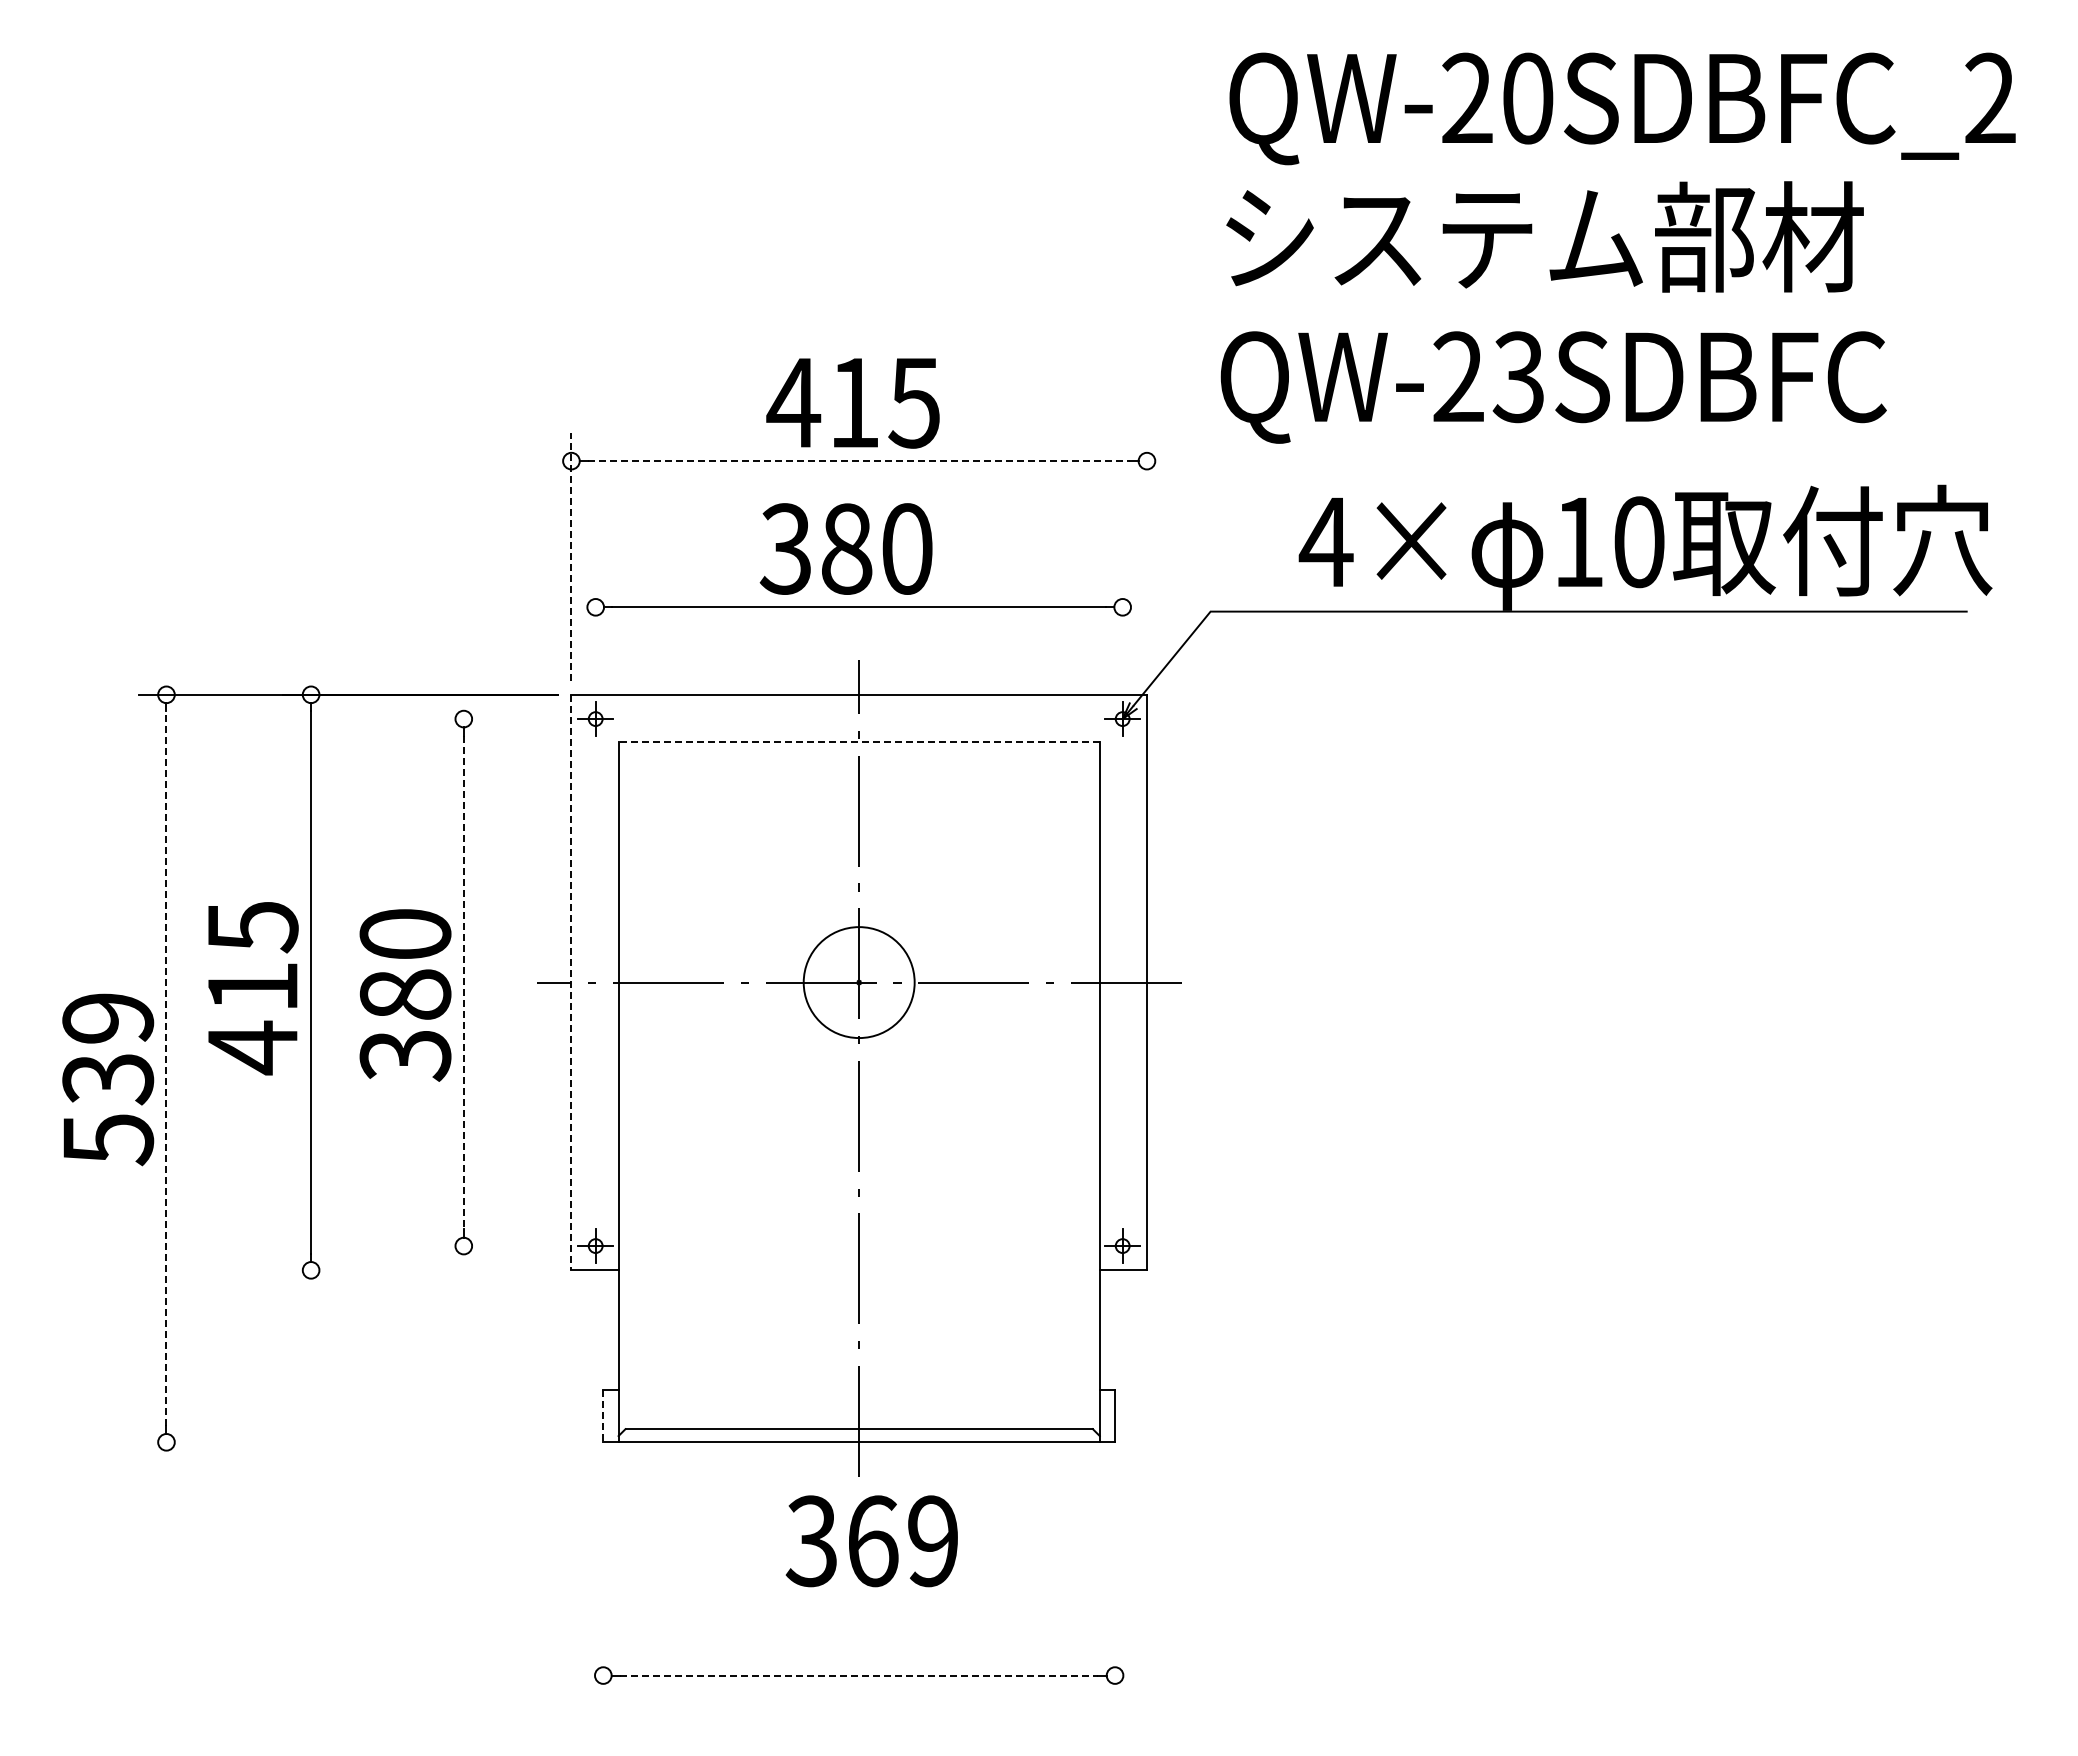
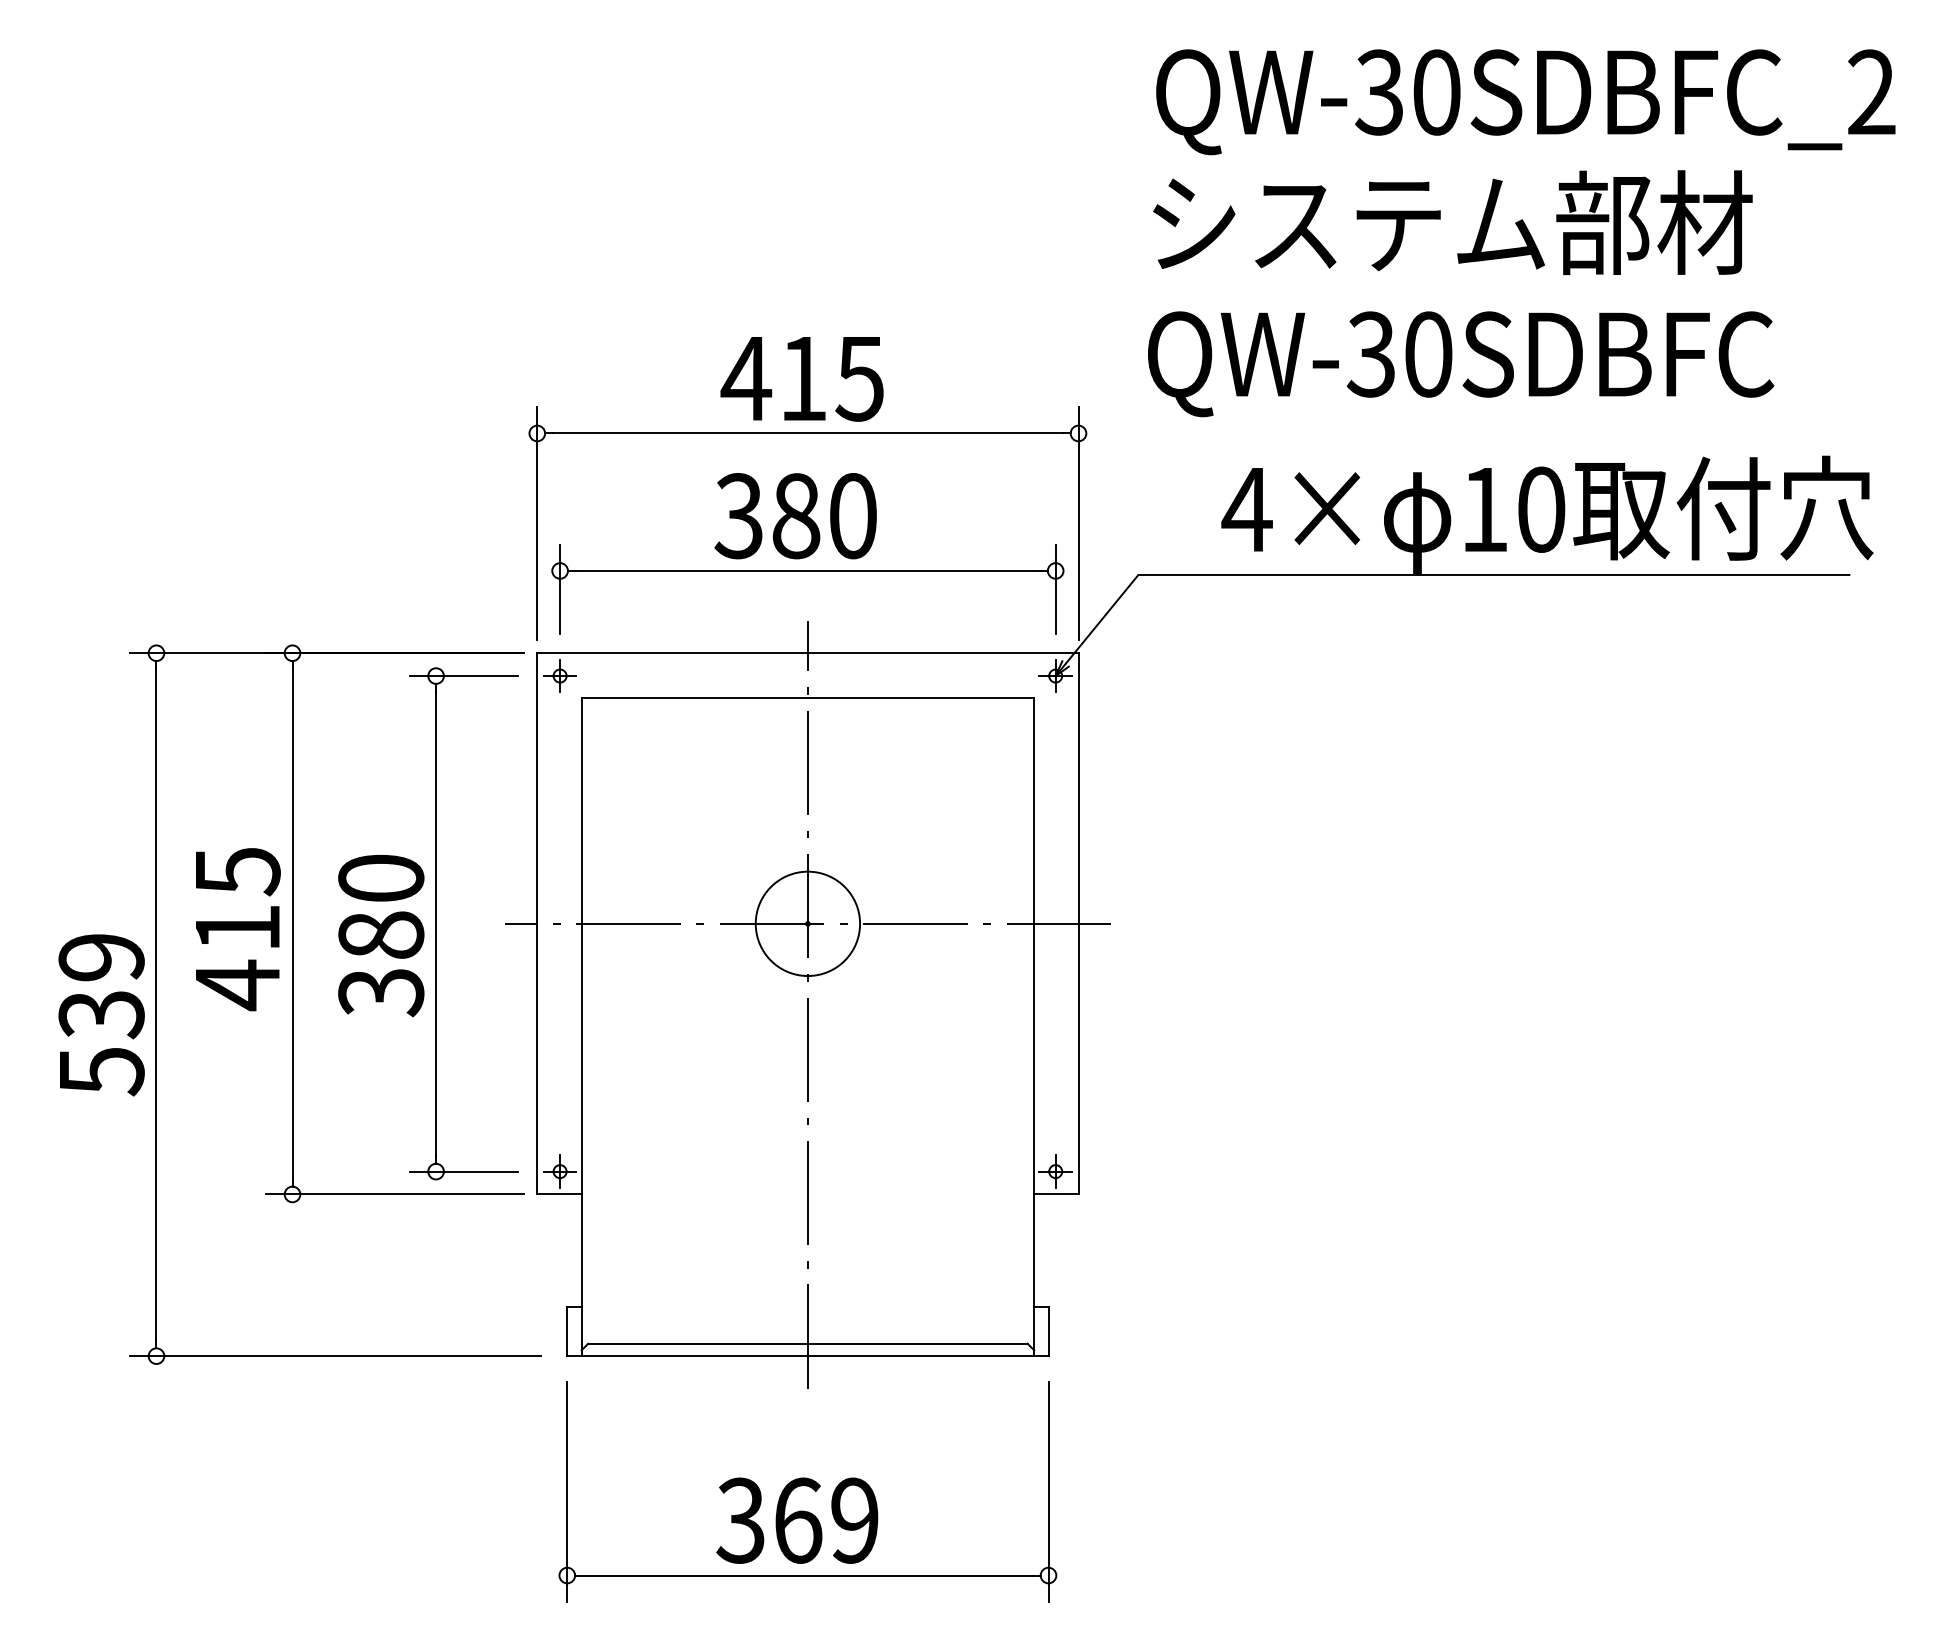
text: (1466, 98) -> (1379, 92), QW-20SDBFC_2 -> QW-30SDBFC_2
text: (1488, 377) -> (1399, 354), QW-23SDBFC -> QW-30SDBFC
line: (859, 461) -> (808, 433), dashed -> solid
line: (1146, 556) -> (1078, 523), added
line: (571, 557) -> (537, 524), dashed -> solid
line: (595, 626) -> (559, 588), added
line: (1122, 626) -> (1055, 588), added
line: (493, 719) -> (464, 676), added
line: (859, 741) -> (808, 697), dashed -> solid
line: (463, 982) -> (435, 923), dashed -> solid
line: (571, 982) -> (537, 923), dashed -> solid
line: (166, 1068) -> (156, 1004), dashed -> solid
line: (493, 1246) -> (464, 1172), added
line: (420, 1270) -> (395, 1194), added
line: (603, 1416) -> (567, 1331), dashed -> solid
line: (356, 1442) -> (335, 1356), added
text: (871, 1541) -> (796, 1520), moved
line: (603, 1586) -> (567, 1491), added
line: (1115, 1586) -> (1048, 1491), added
line: (859, 1675) -> (808, 1575), dashed -> solid

